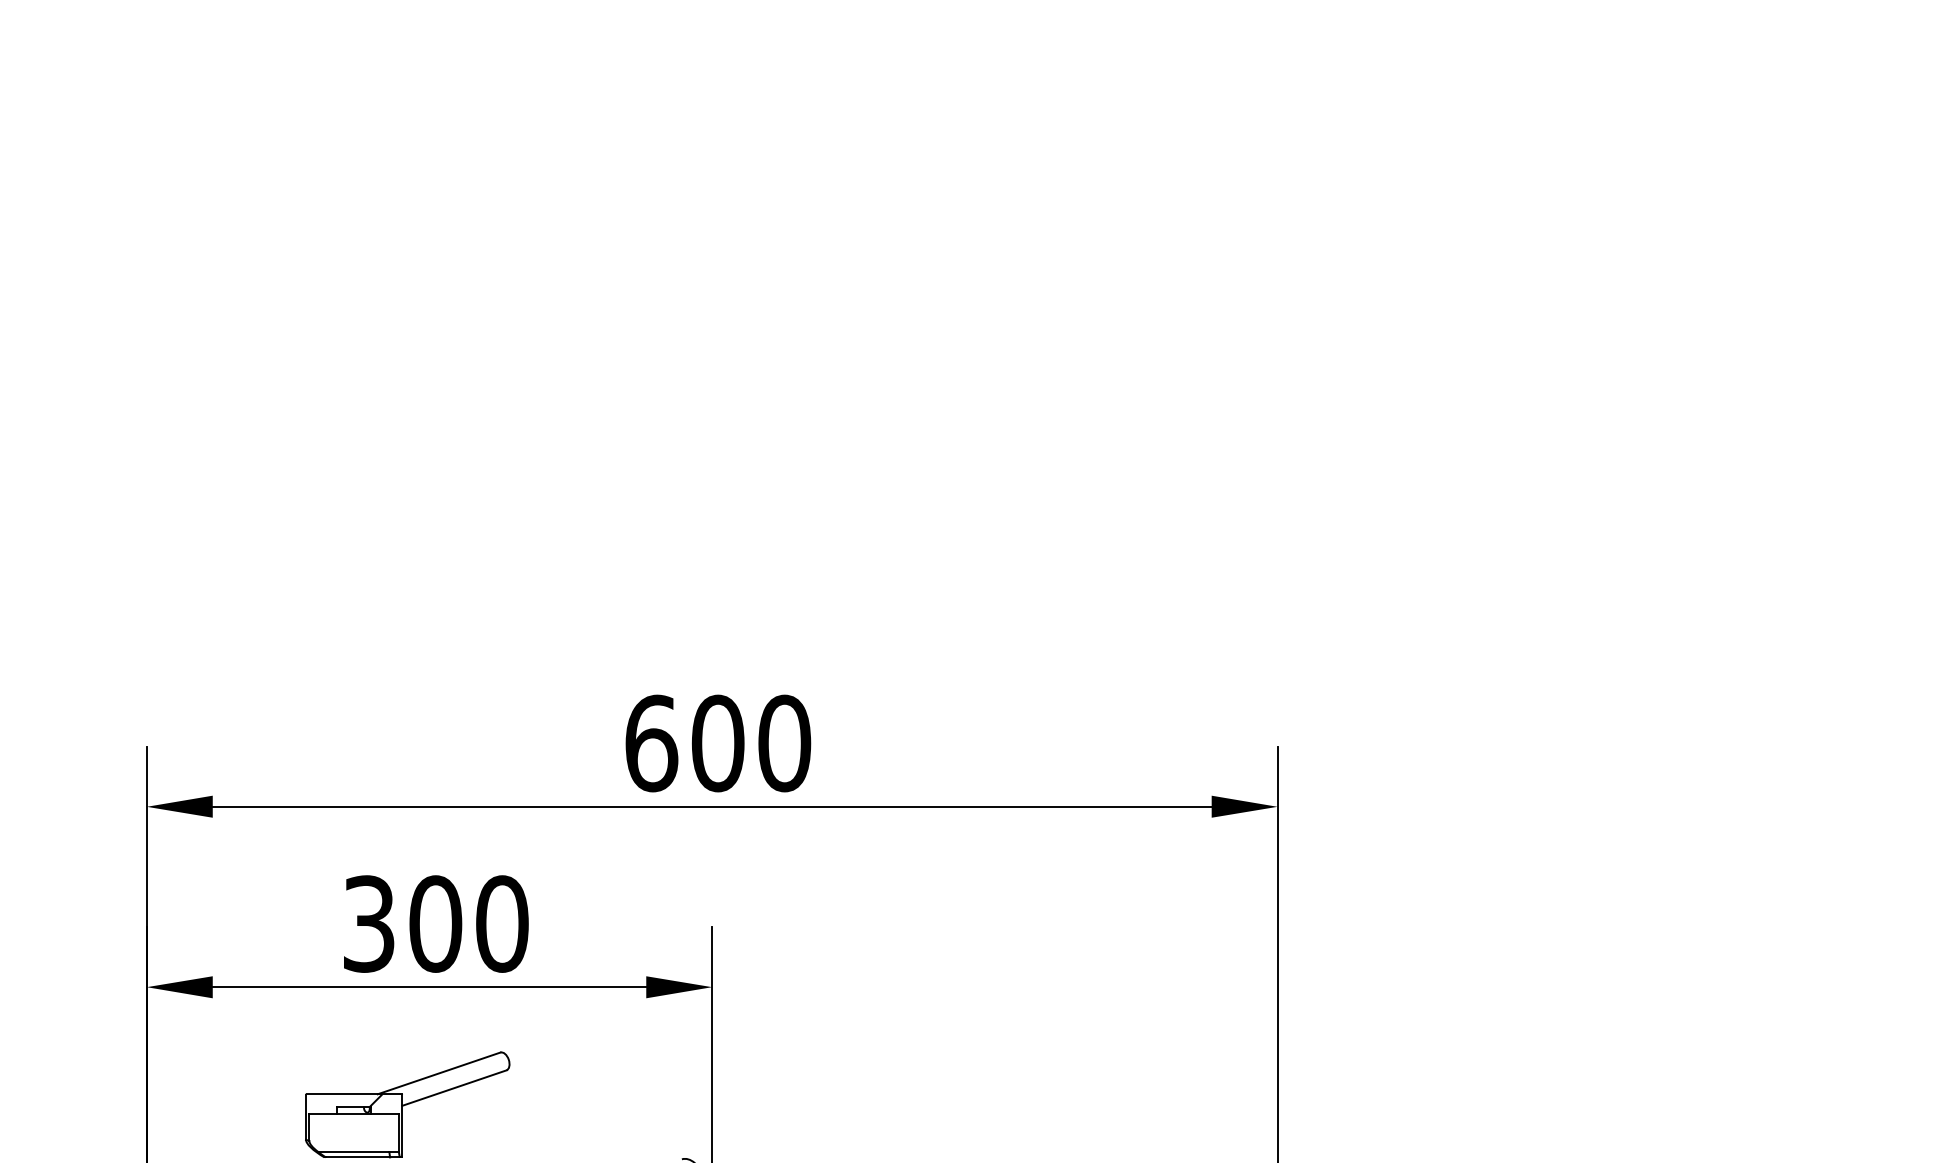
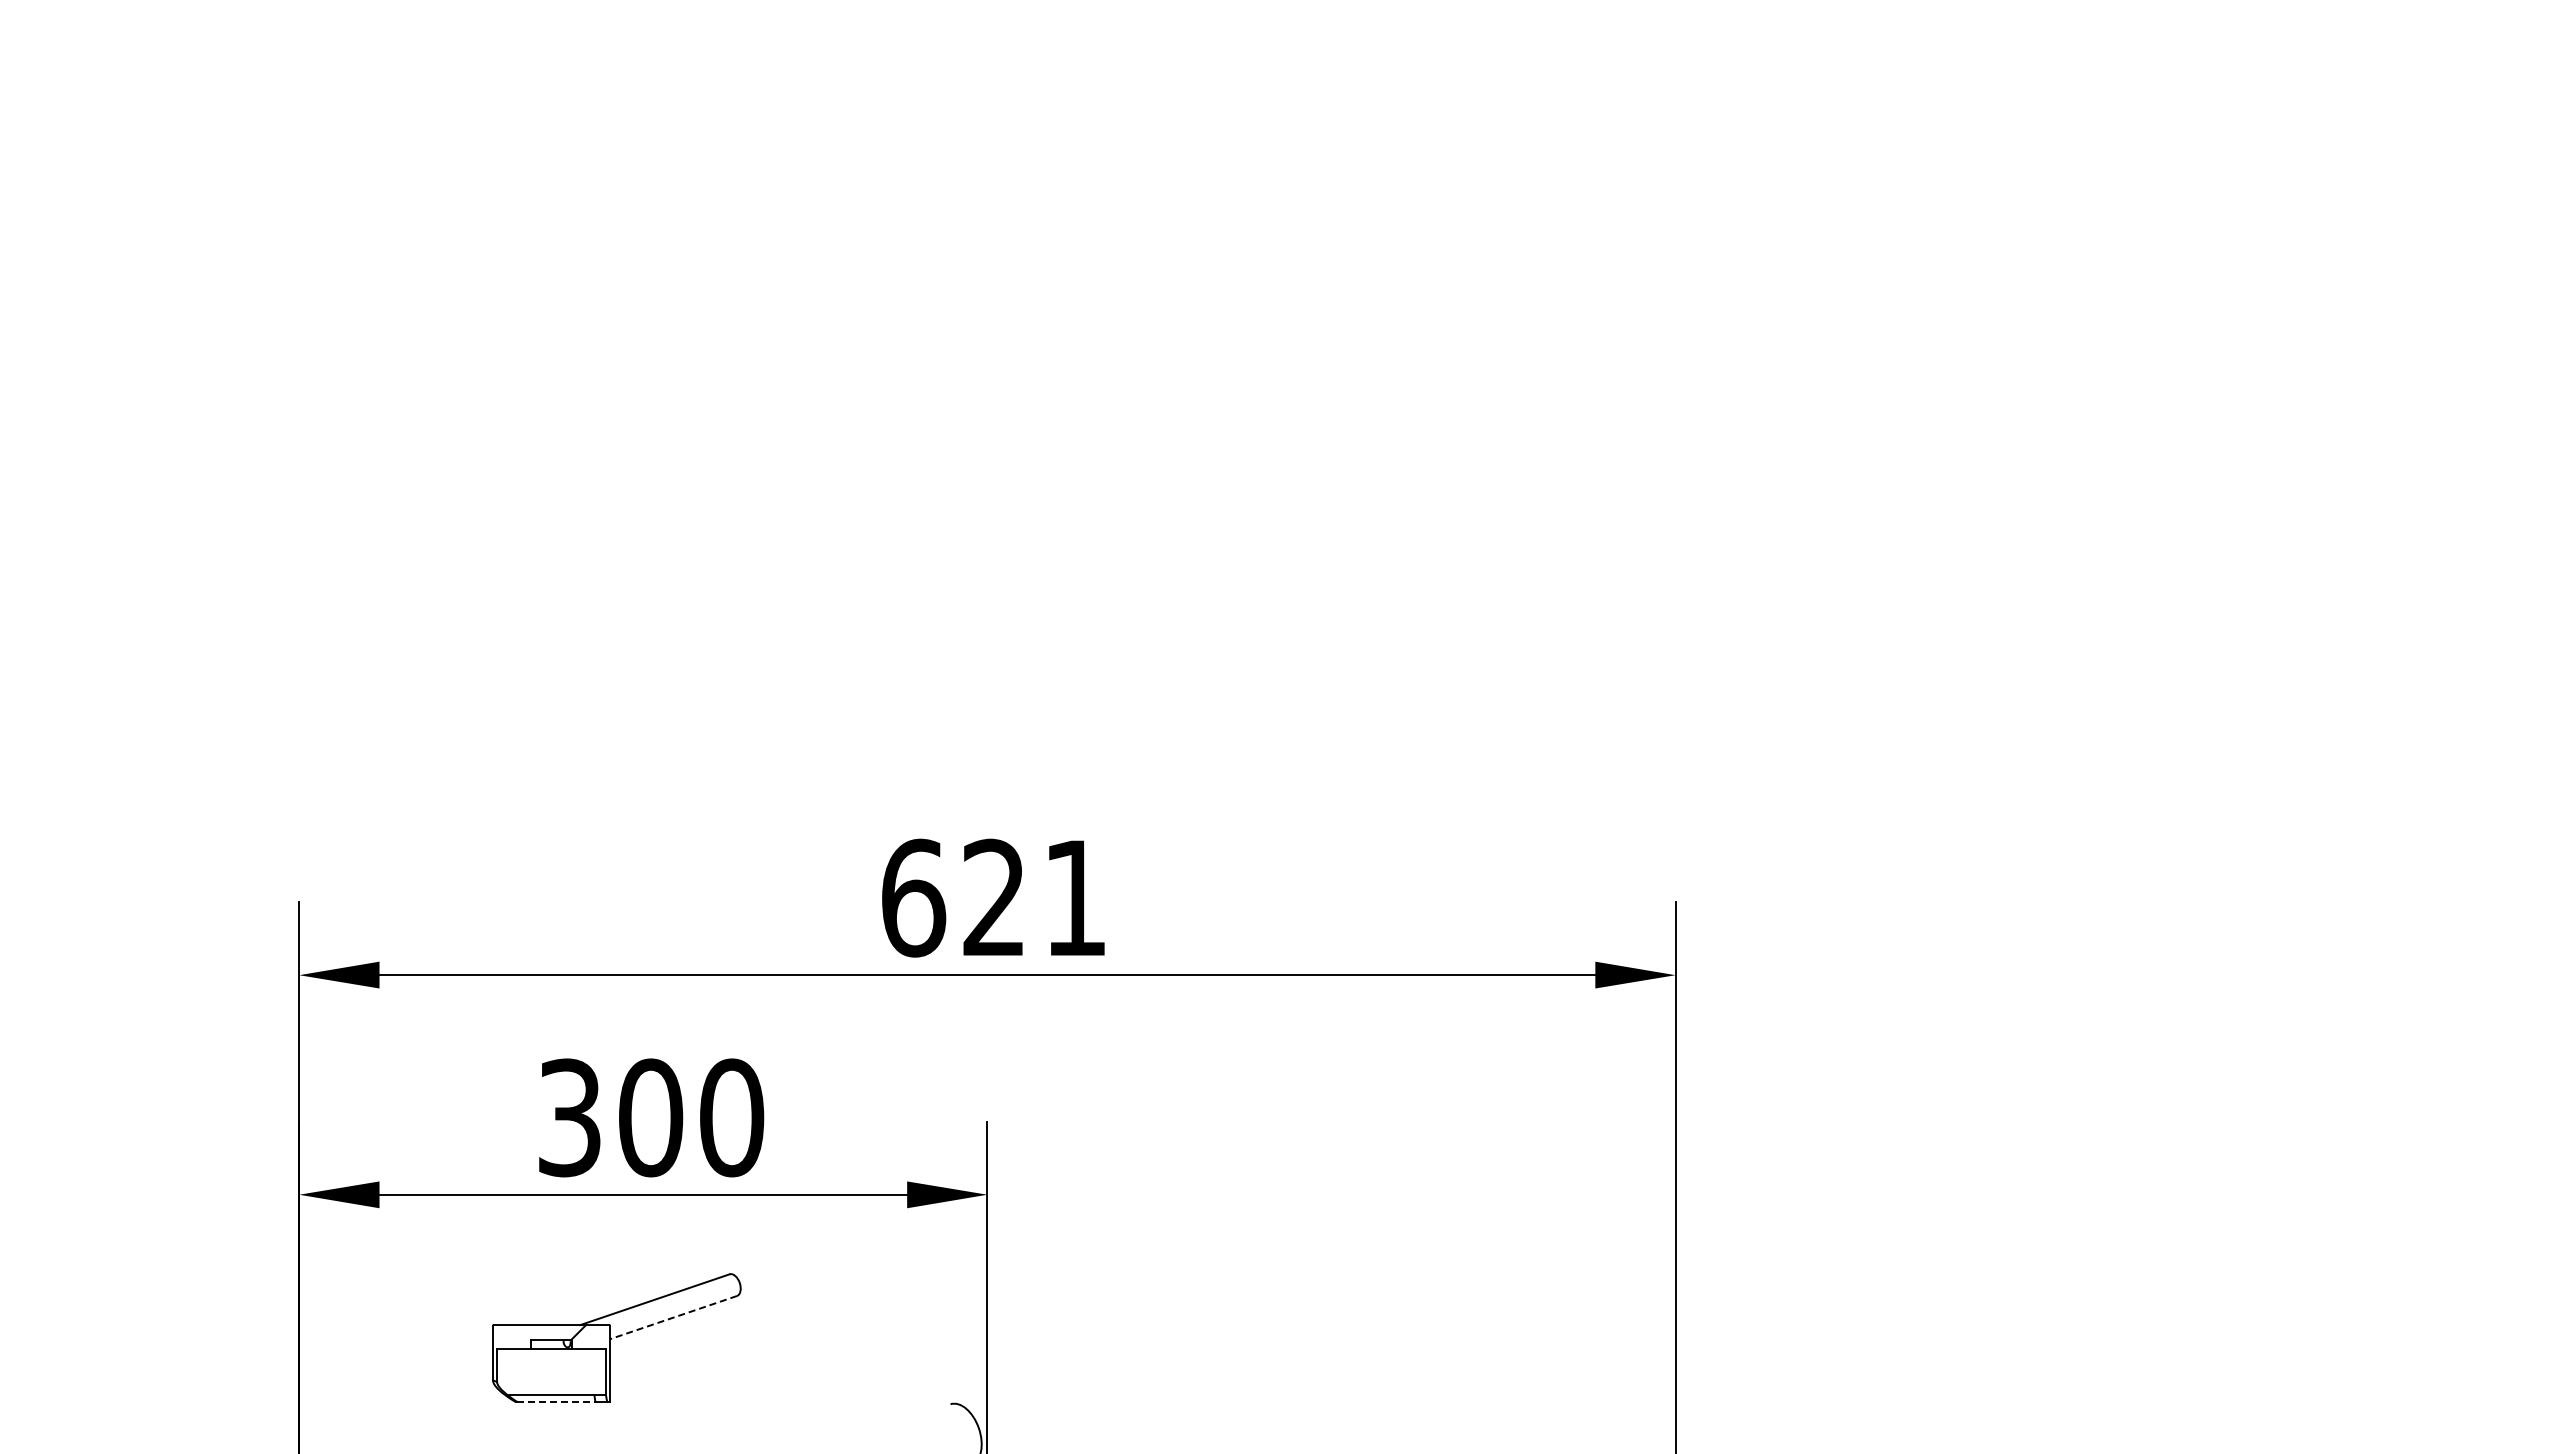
text: (750, 742) -> (1034, 897), 600 -> 621
line: (454, 1088) -> (673, 1317), solid -> dashed
line: (358, 1157) -> (556, 1401), solid -> dashed

